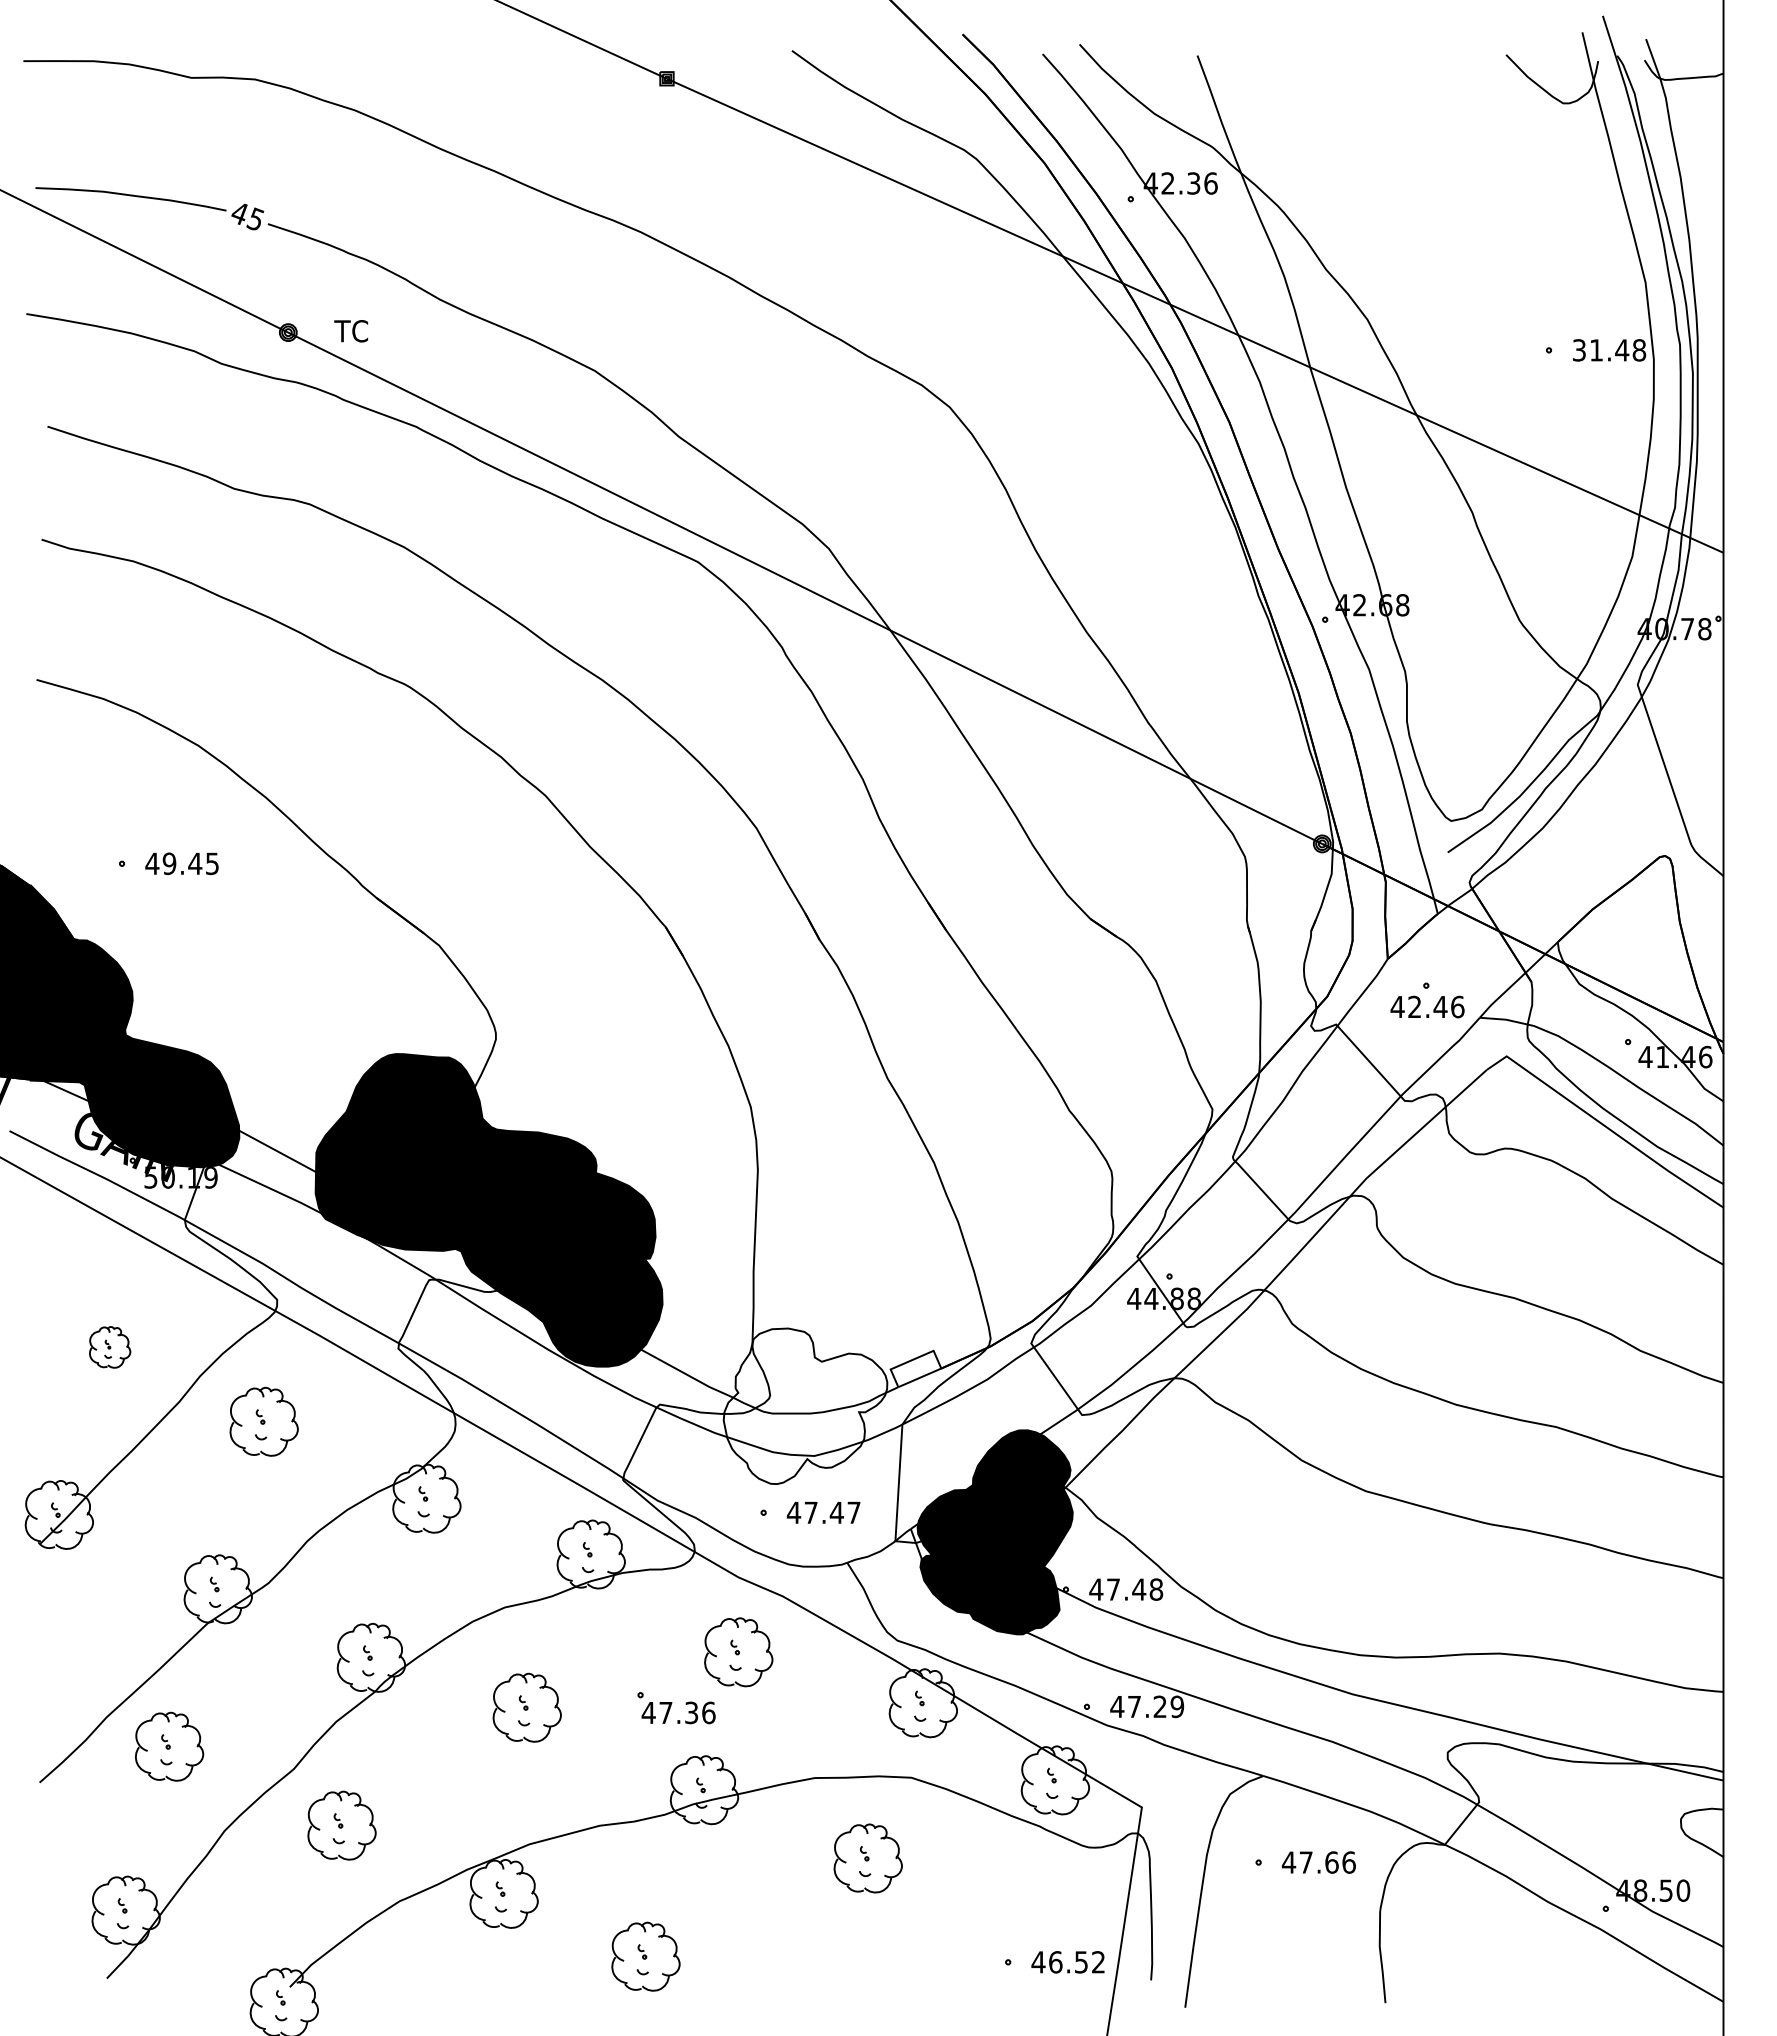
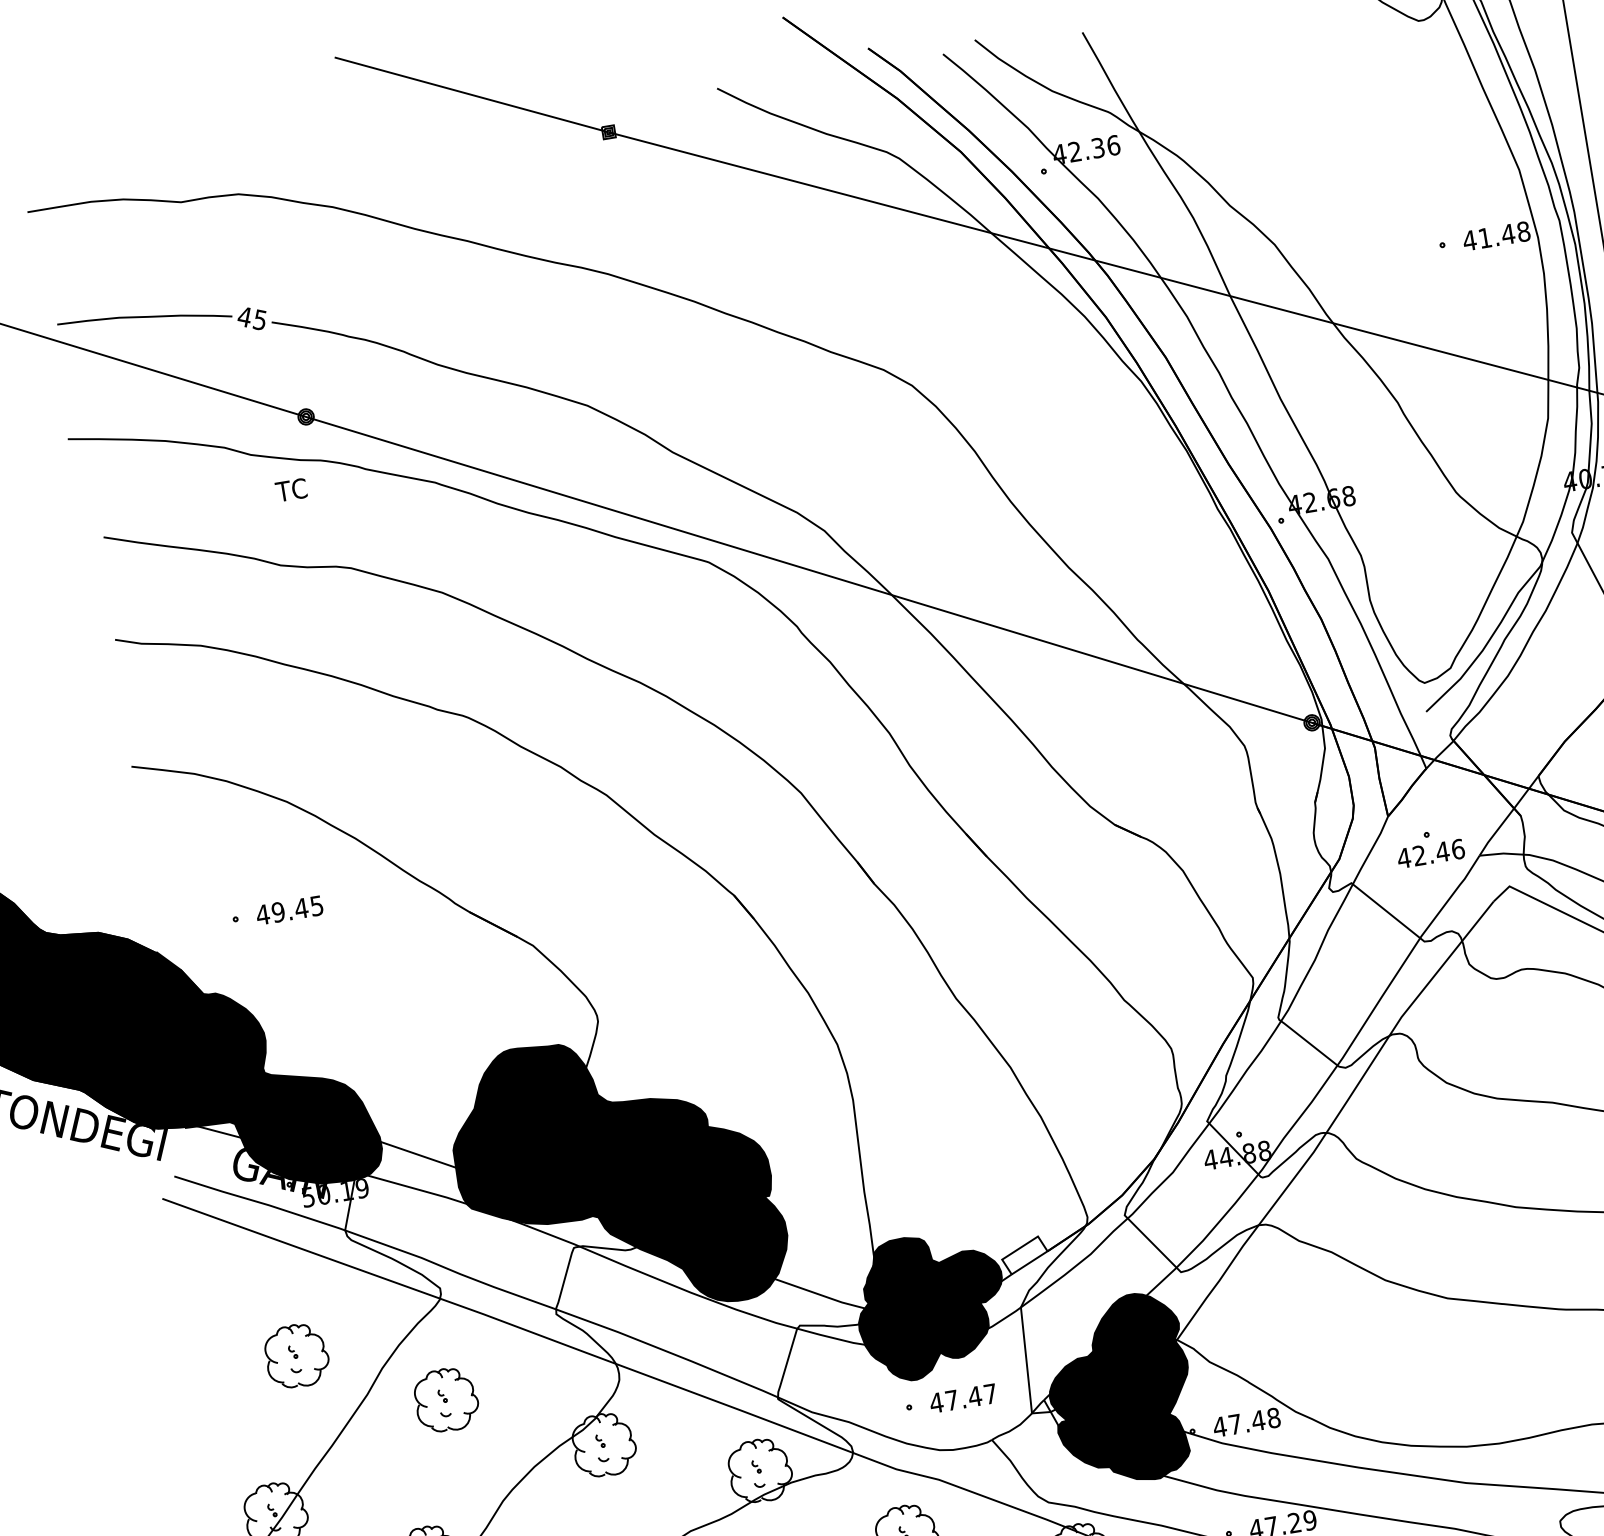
text: (351, 331) -> (291, 490), moved
text: (1579, 350) -> (1469, 240), 31.48 -> 41.48
part: (109, 1347) -> (296, 1356), size x1.67
fill: (805, 1406) -> (931, 1305), added

